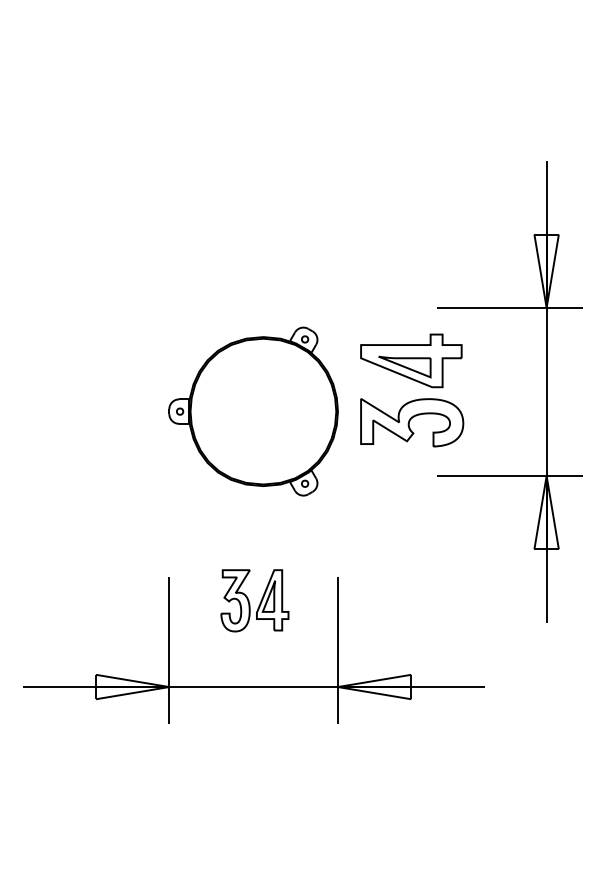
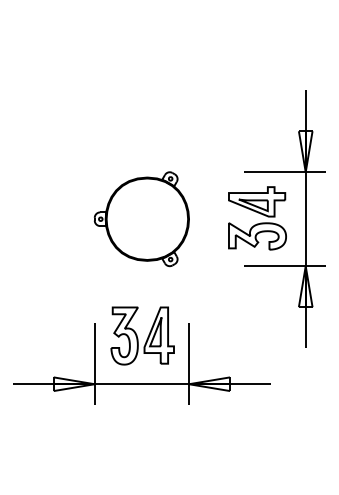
part: (412, 390) -> (257, 218), moved
part: (252, 412) -> (141, 219), moved
part: (254, 599) -> (142, 335), size x1.67

